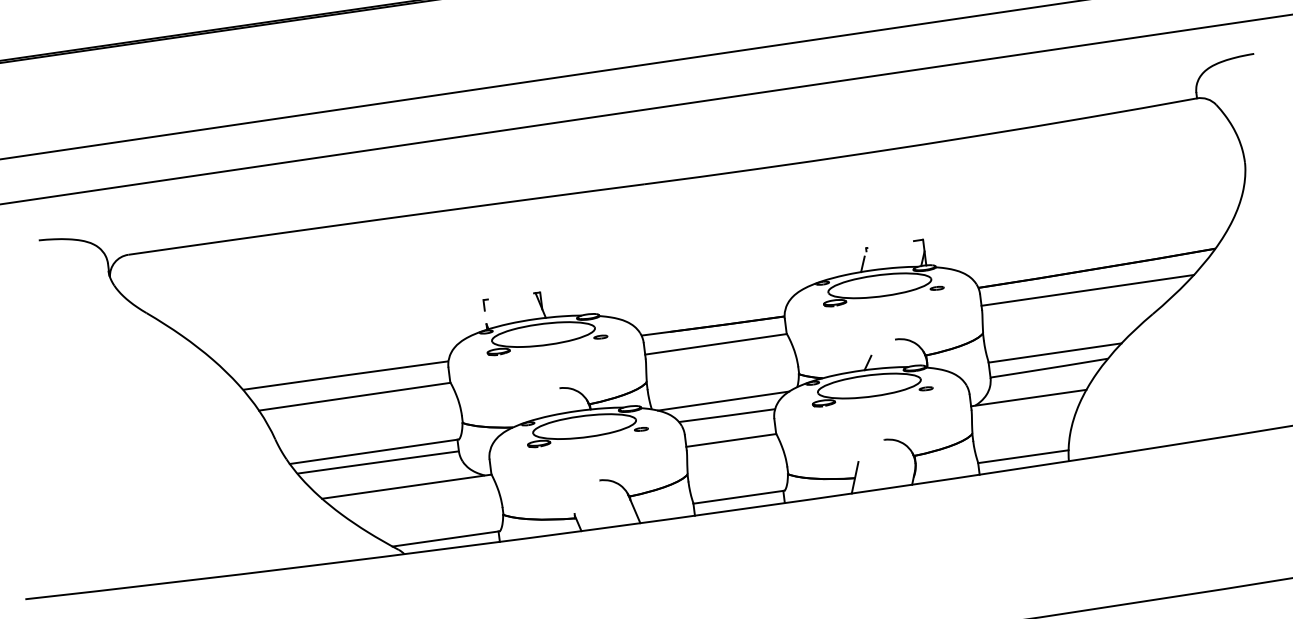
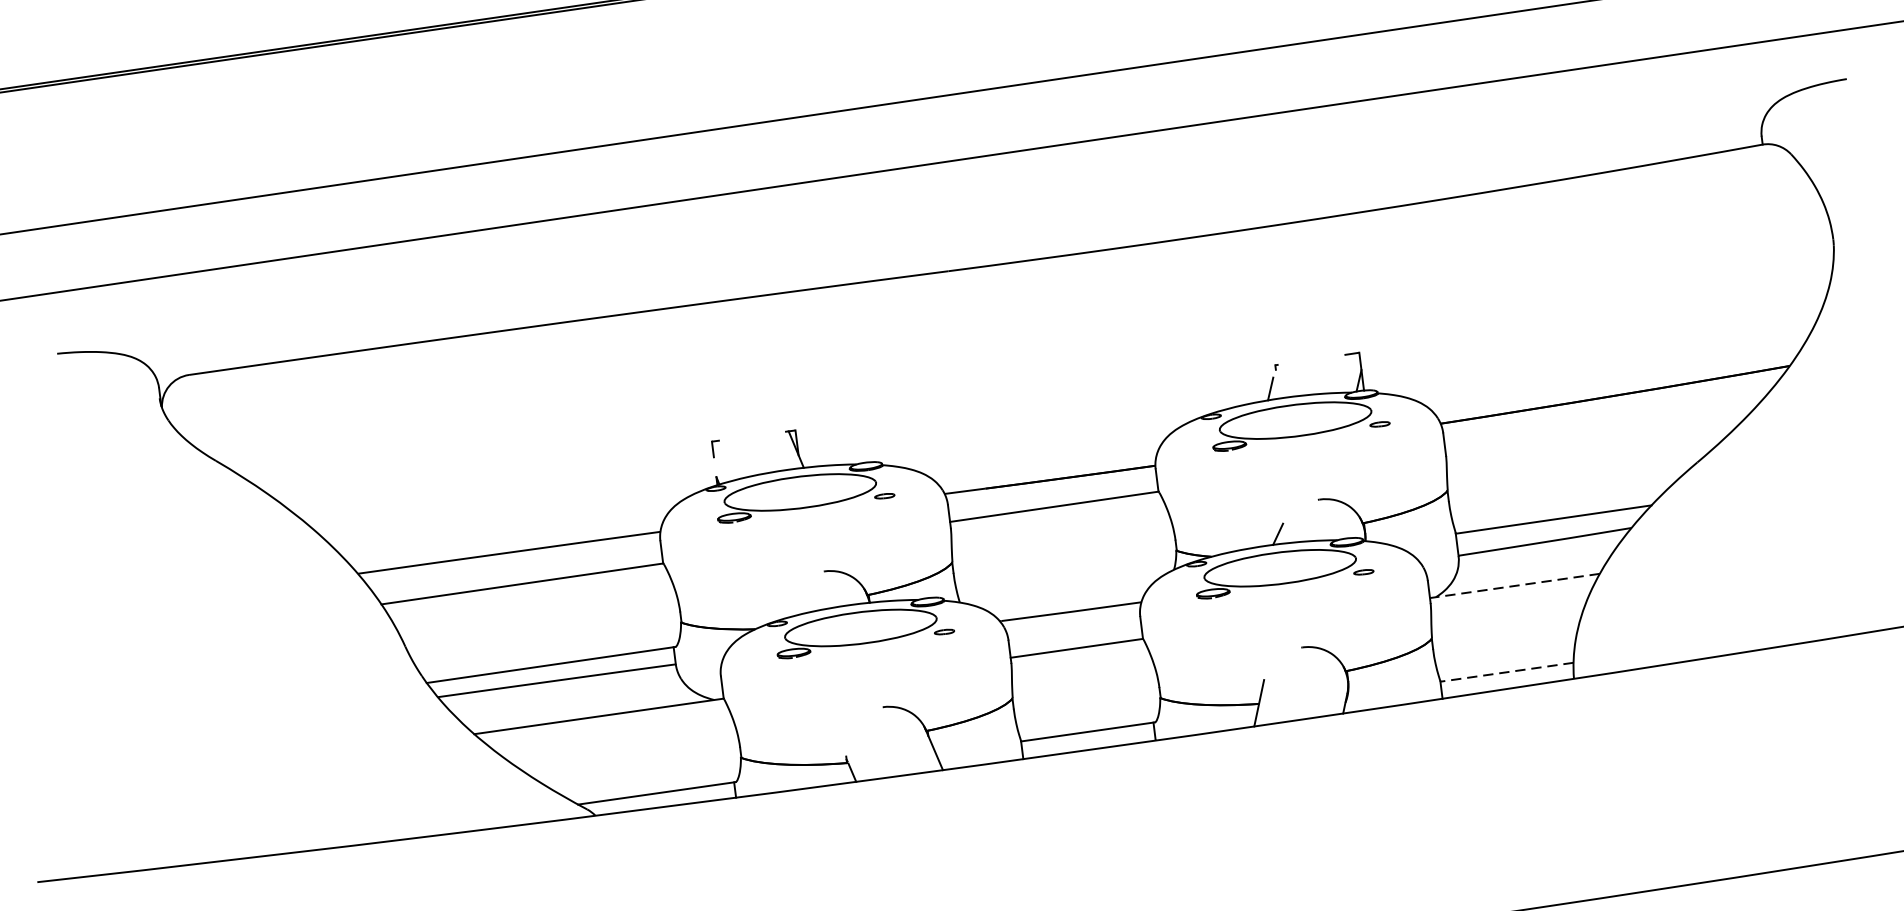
line: (1087, 289) -> (1601, 426), removed
line: (1028, 398) -> (1514, 586), solid -> dashed
line: (723, 400) -> (1065, 589), removed
line: (1023, 456) -> (1507, 671), solid -> dashed

